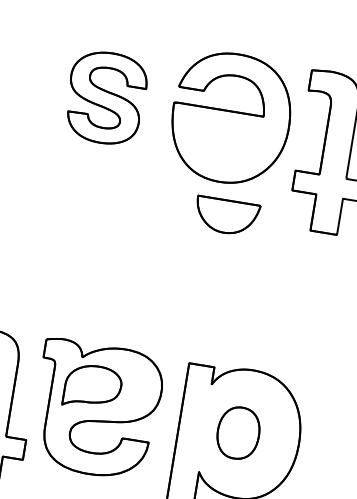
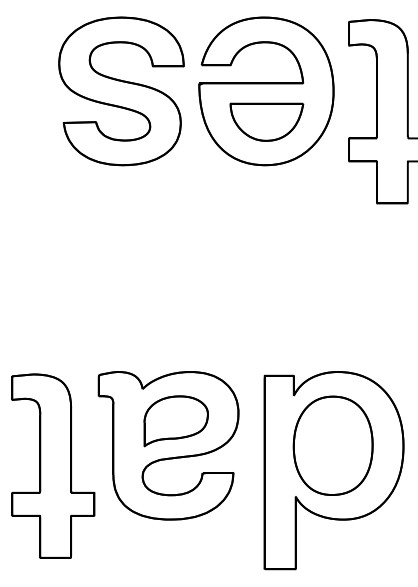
part: (106, 98) -> (121, 91), size x1.43
part: (226, 216) -> (266, 121), moved
part: (92, 387) -> (175, 421), moved
part: (237, 432) -> (332, 445), size x1.67

